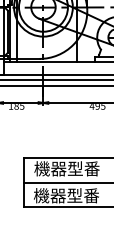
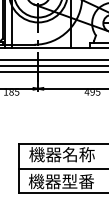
text: (83, 168) -> (78, 154), 機器型番 -> 機器名称

